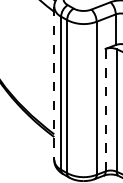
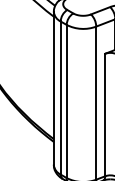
line: (54, 83) -> (54, 88), dashed -> solid
line: (105, 109) -> (105, 114), dashed -> solid

